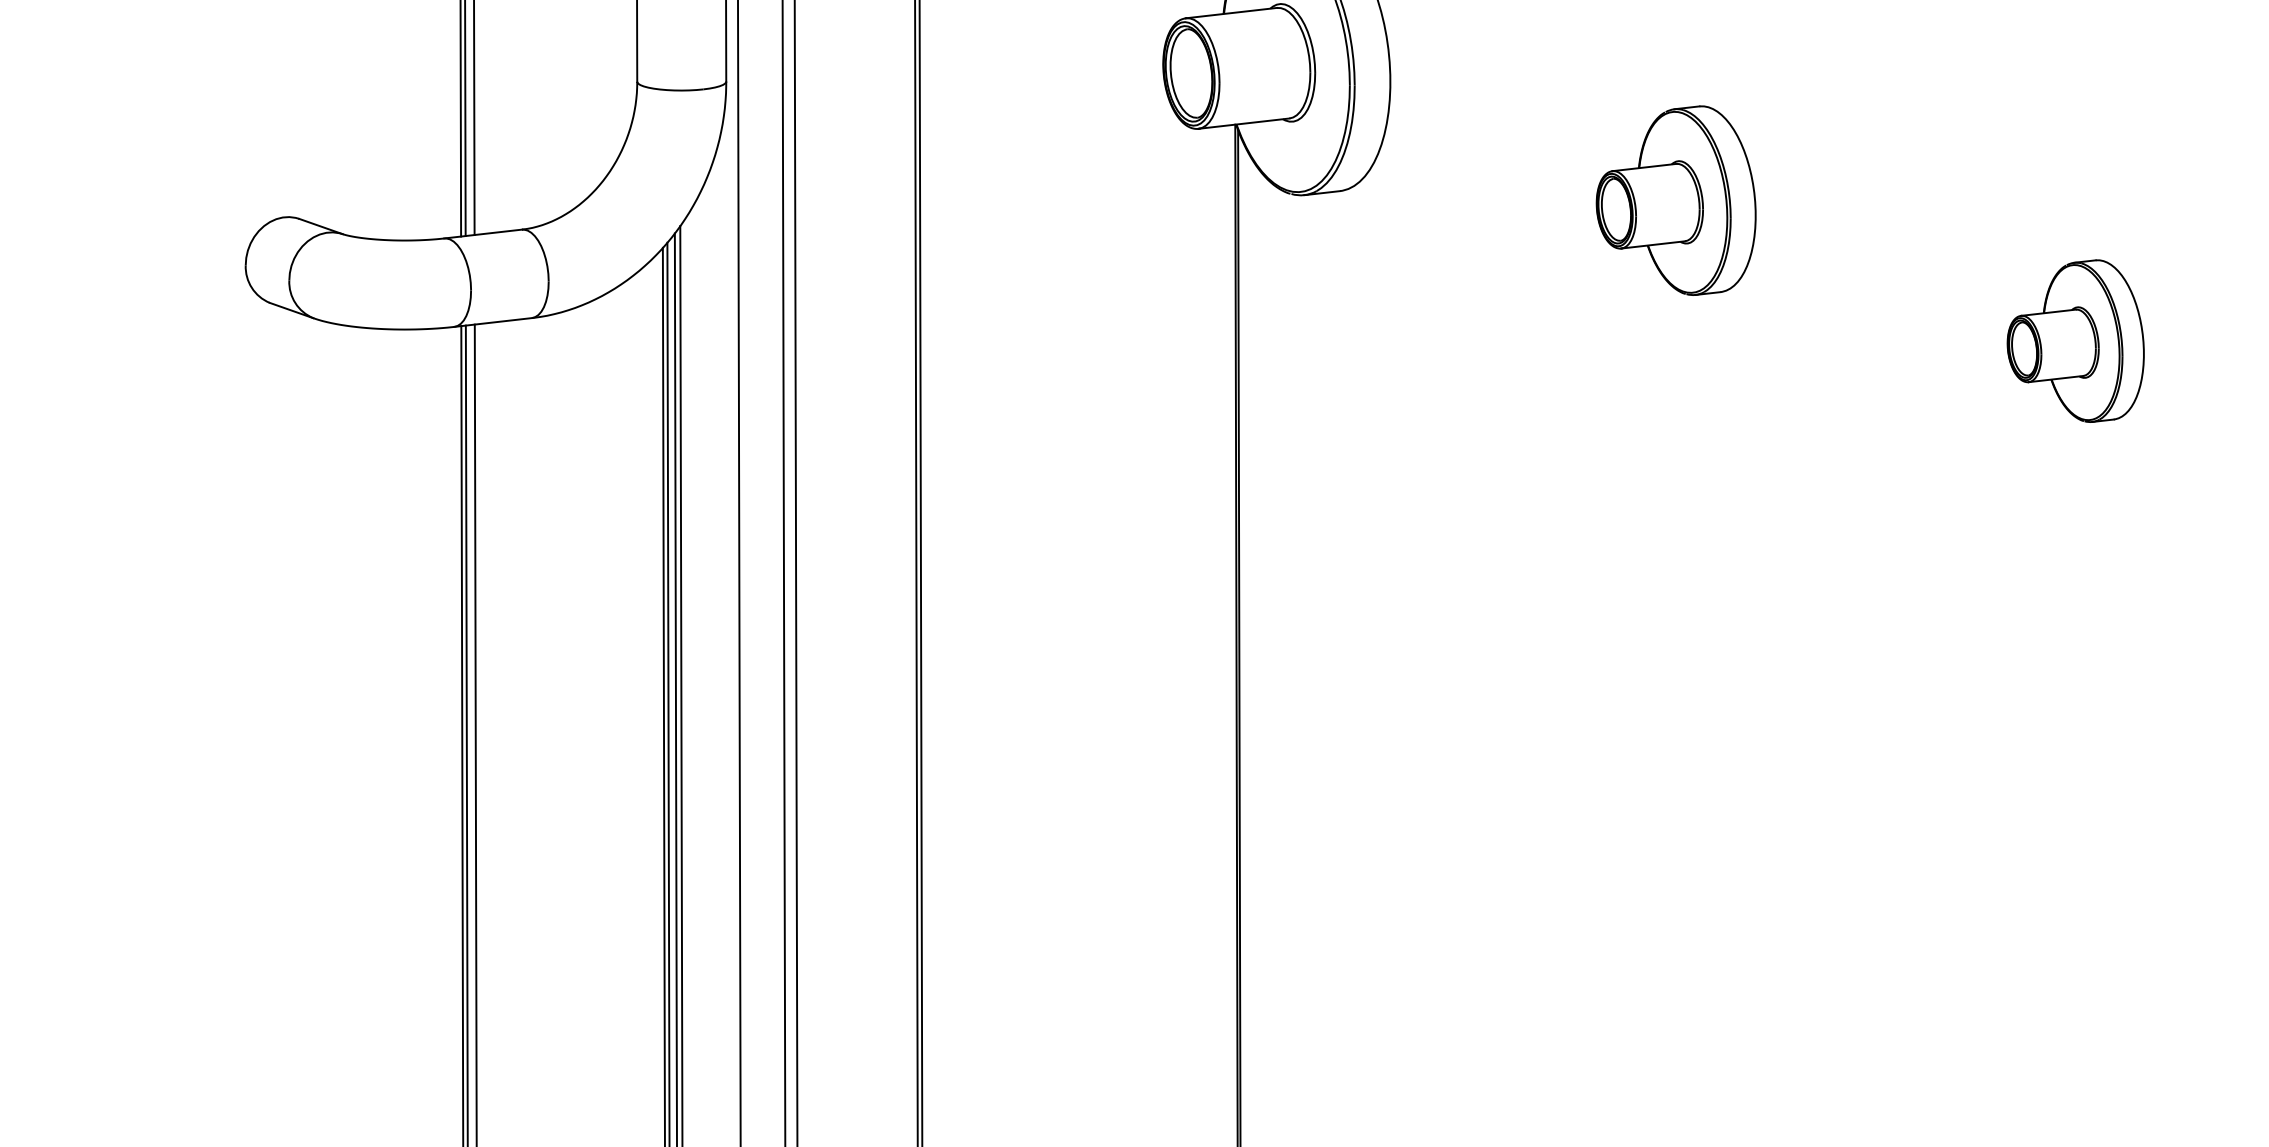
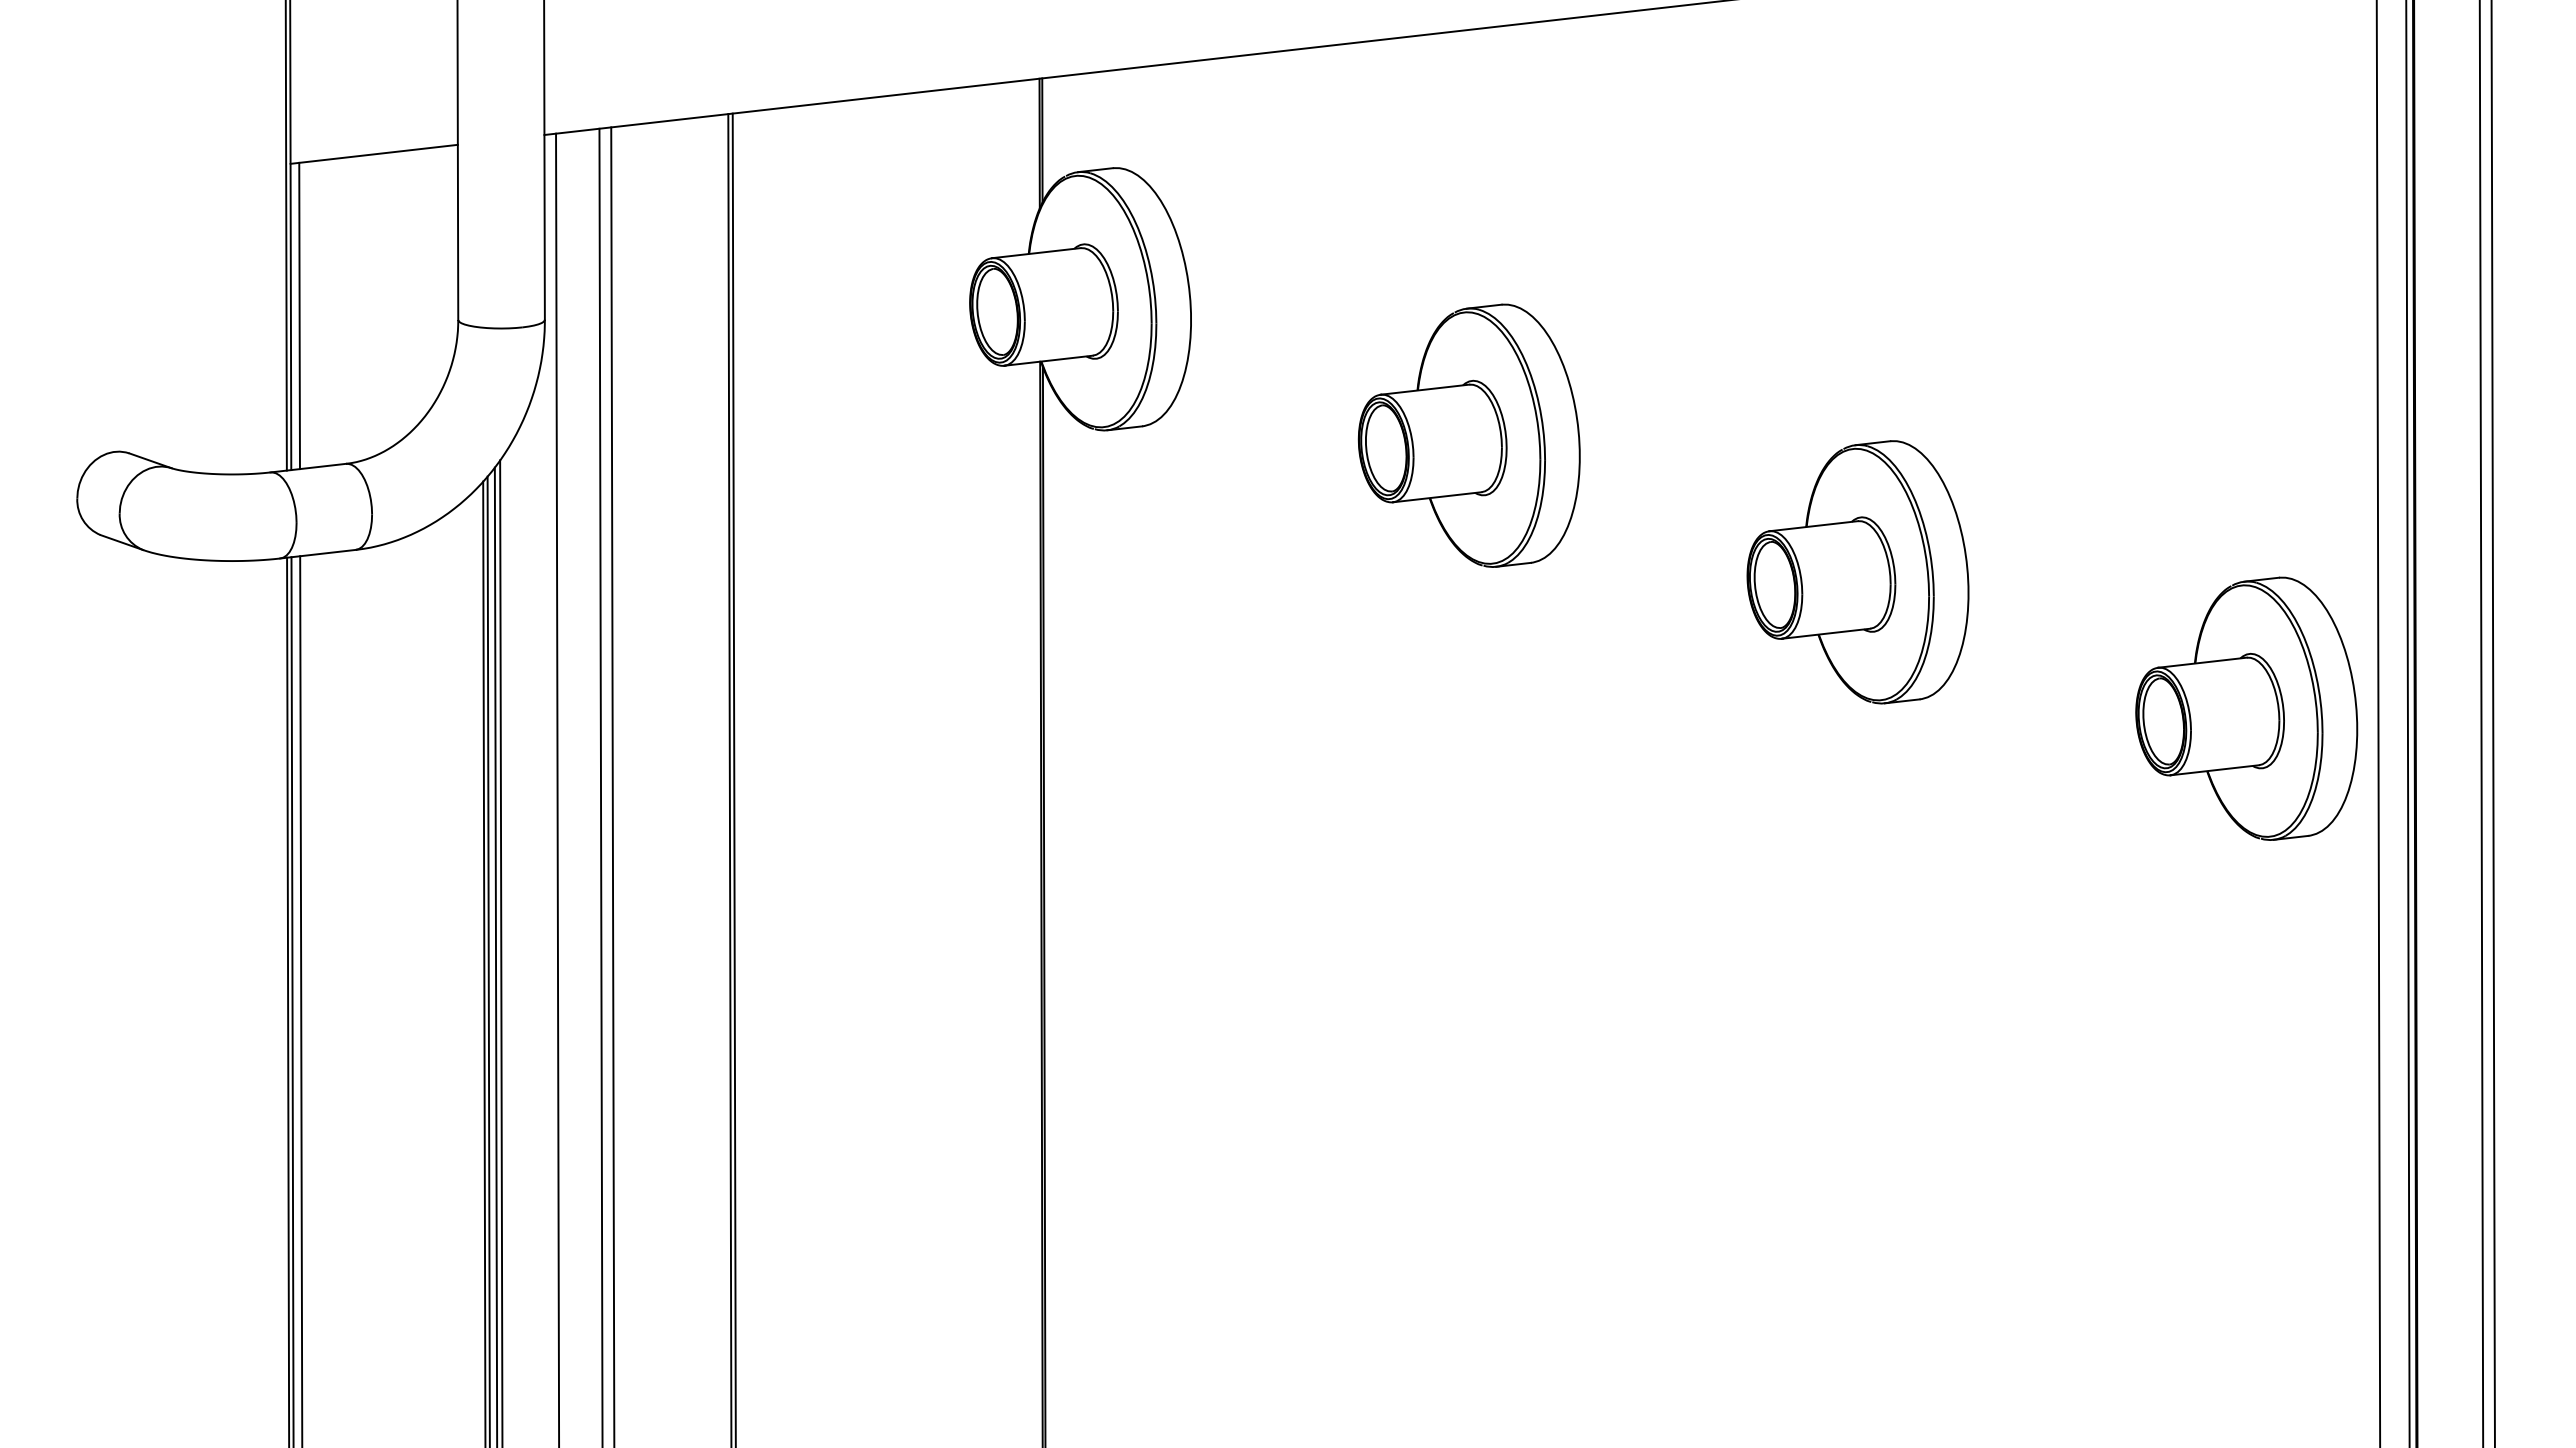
part: (1675, 200) -> (1468, 435), size x1.43
part: (2075, 341) -> (1857, 572), size x1.67

